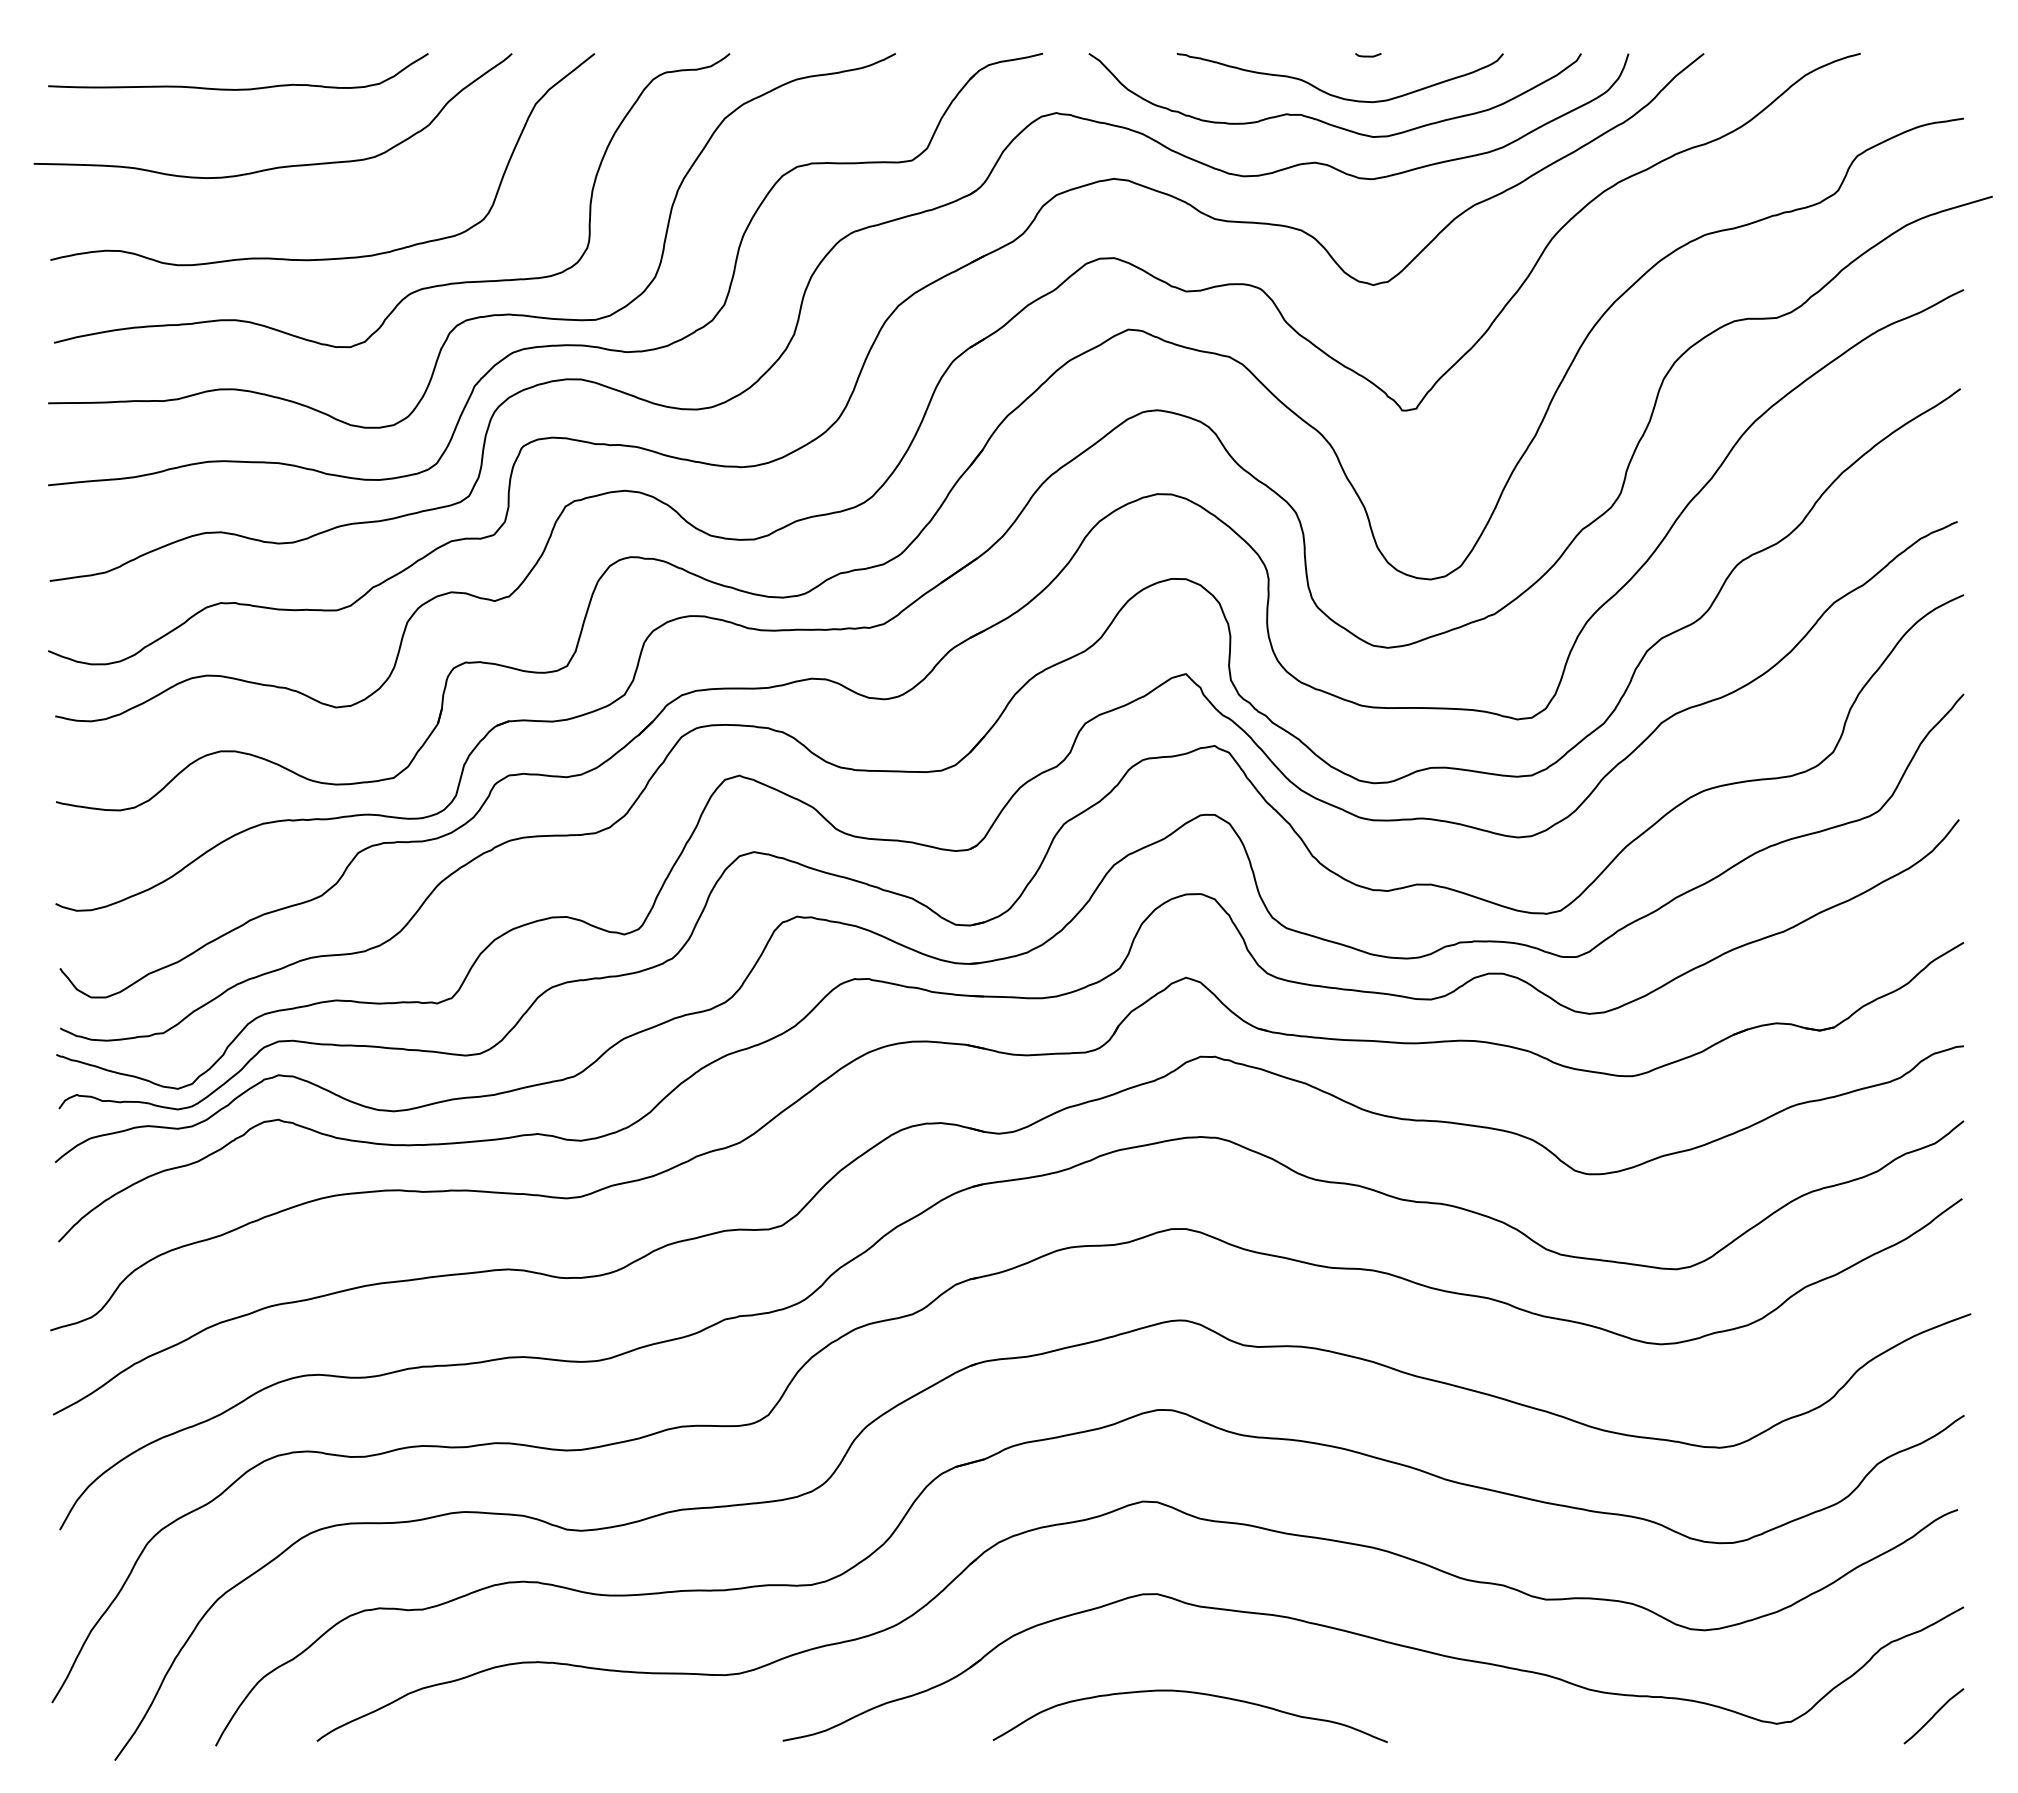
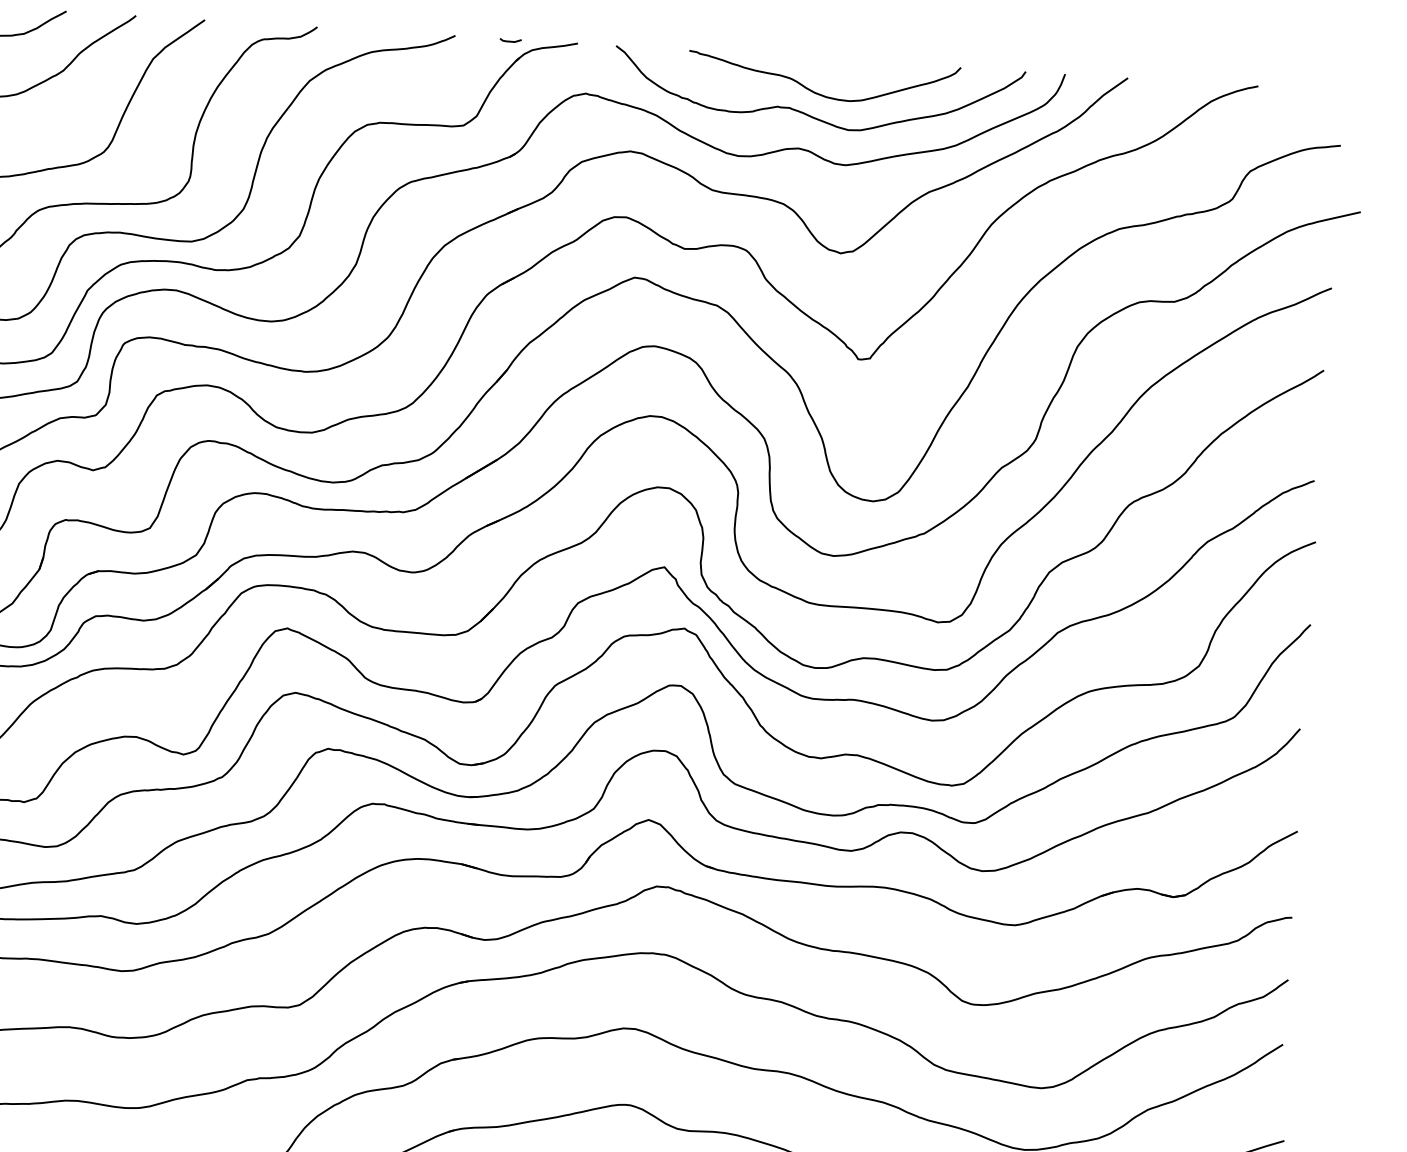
curve: (1368, 55) -> (510, 40), moved

